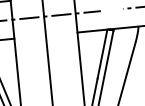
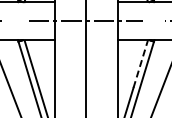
line: (102, 54) -> (140, 64), solid -> dashed

